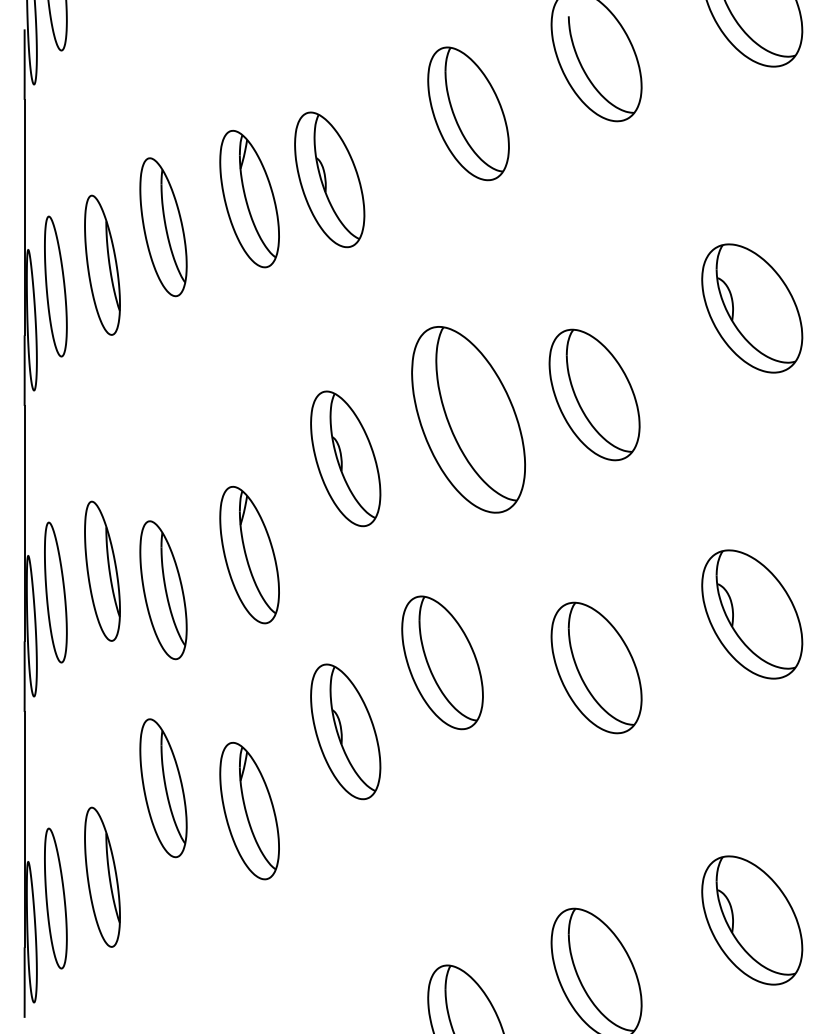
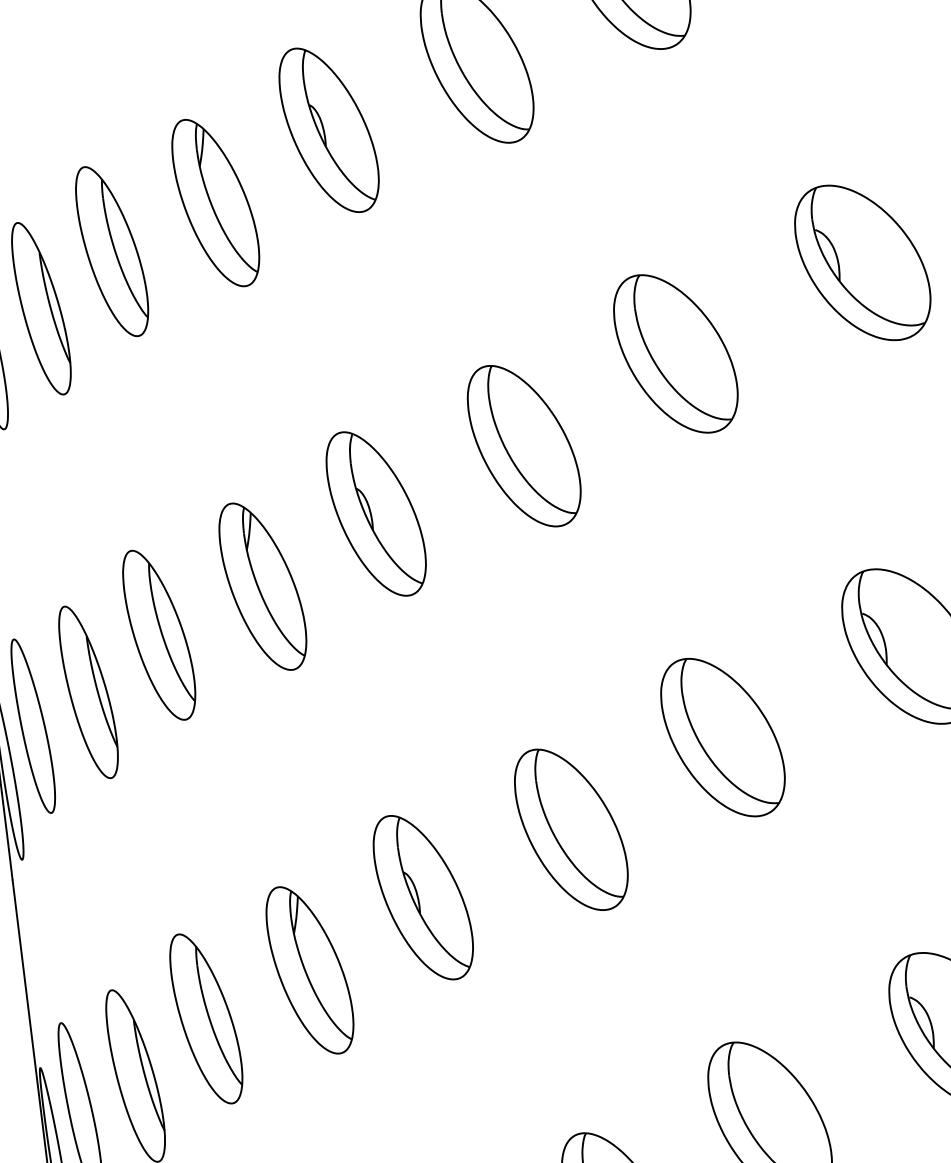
part: (329, 179) -> (328, 129), moved
part: (594, 394) -> (675, 353), moved
part: (468, 419) -> (524, 445), size x0.71
part: (249, 554) -> (262, 585), moved
part: (163, 590) -> (159, 635), moved
part: (442, 662) -> (571, 829), moved
part: (345, 731) -> (423, 897), moved
part: (163, 788) -> (206, 1019), moved

